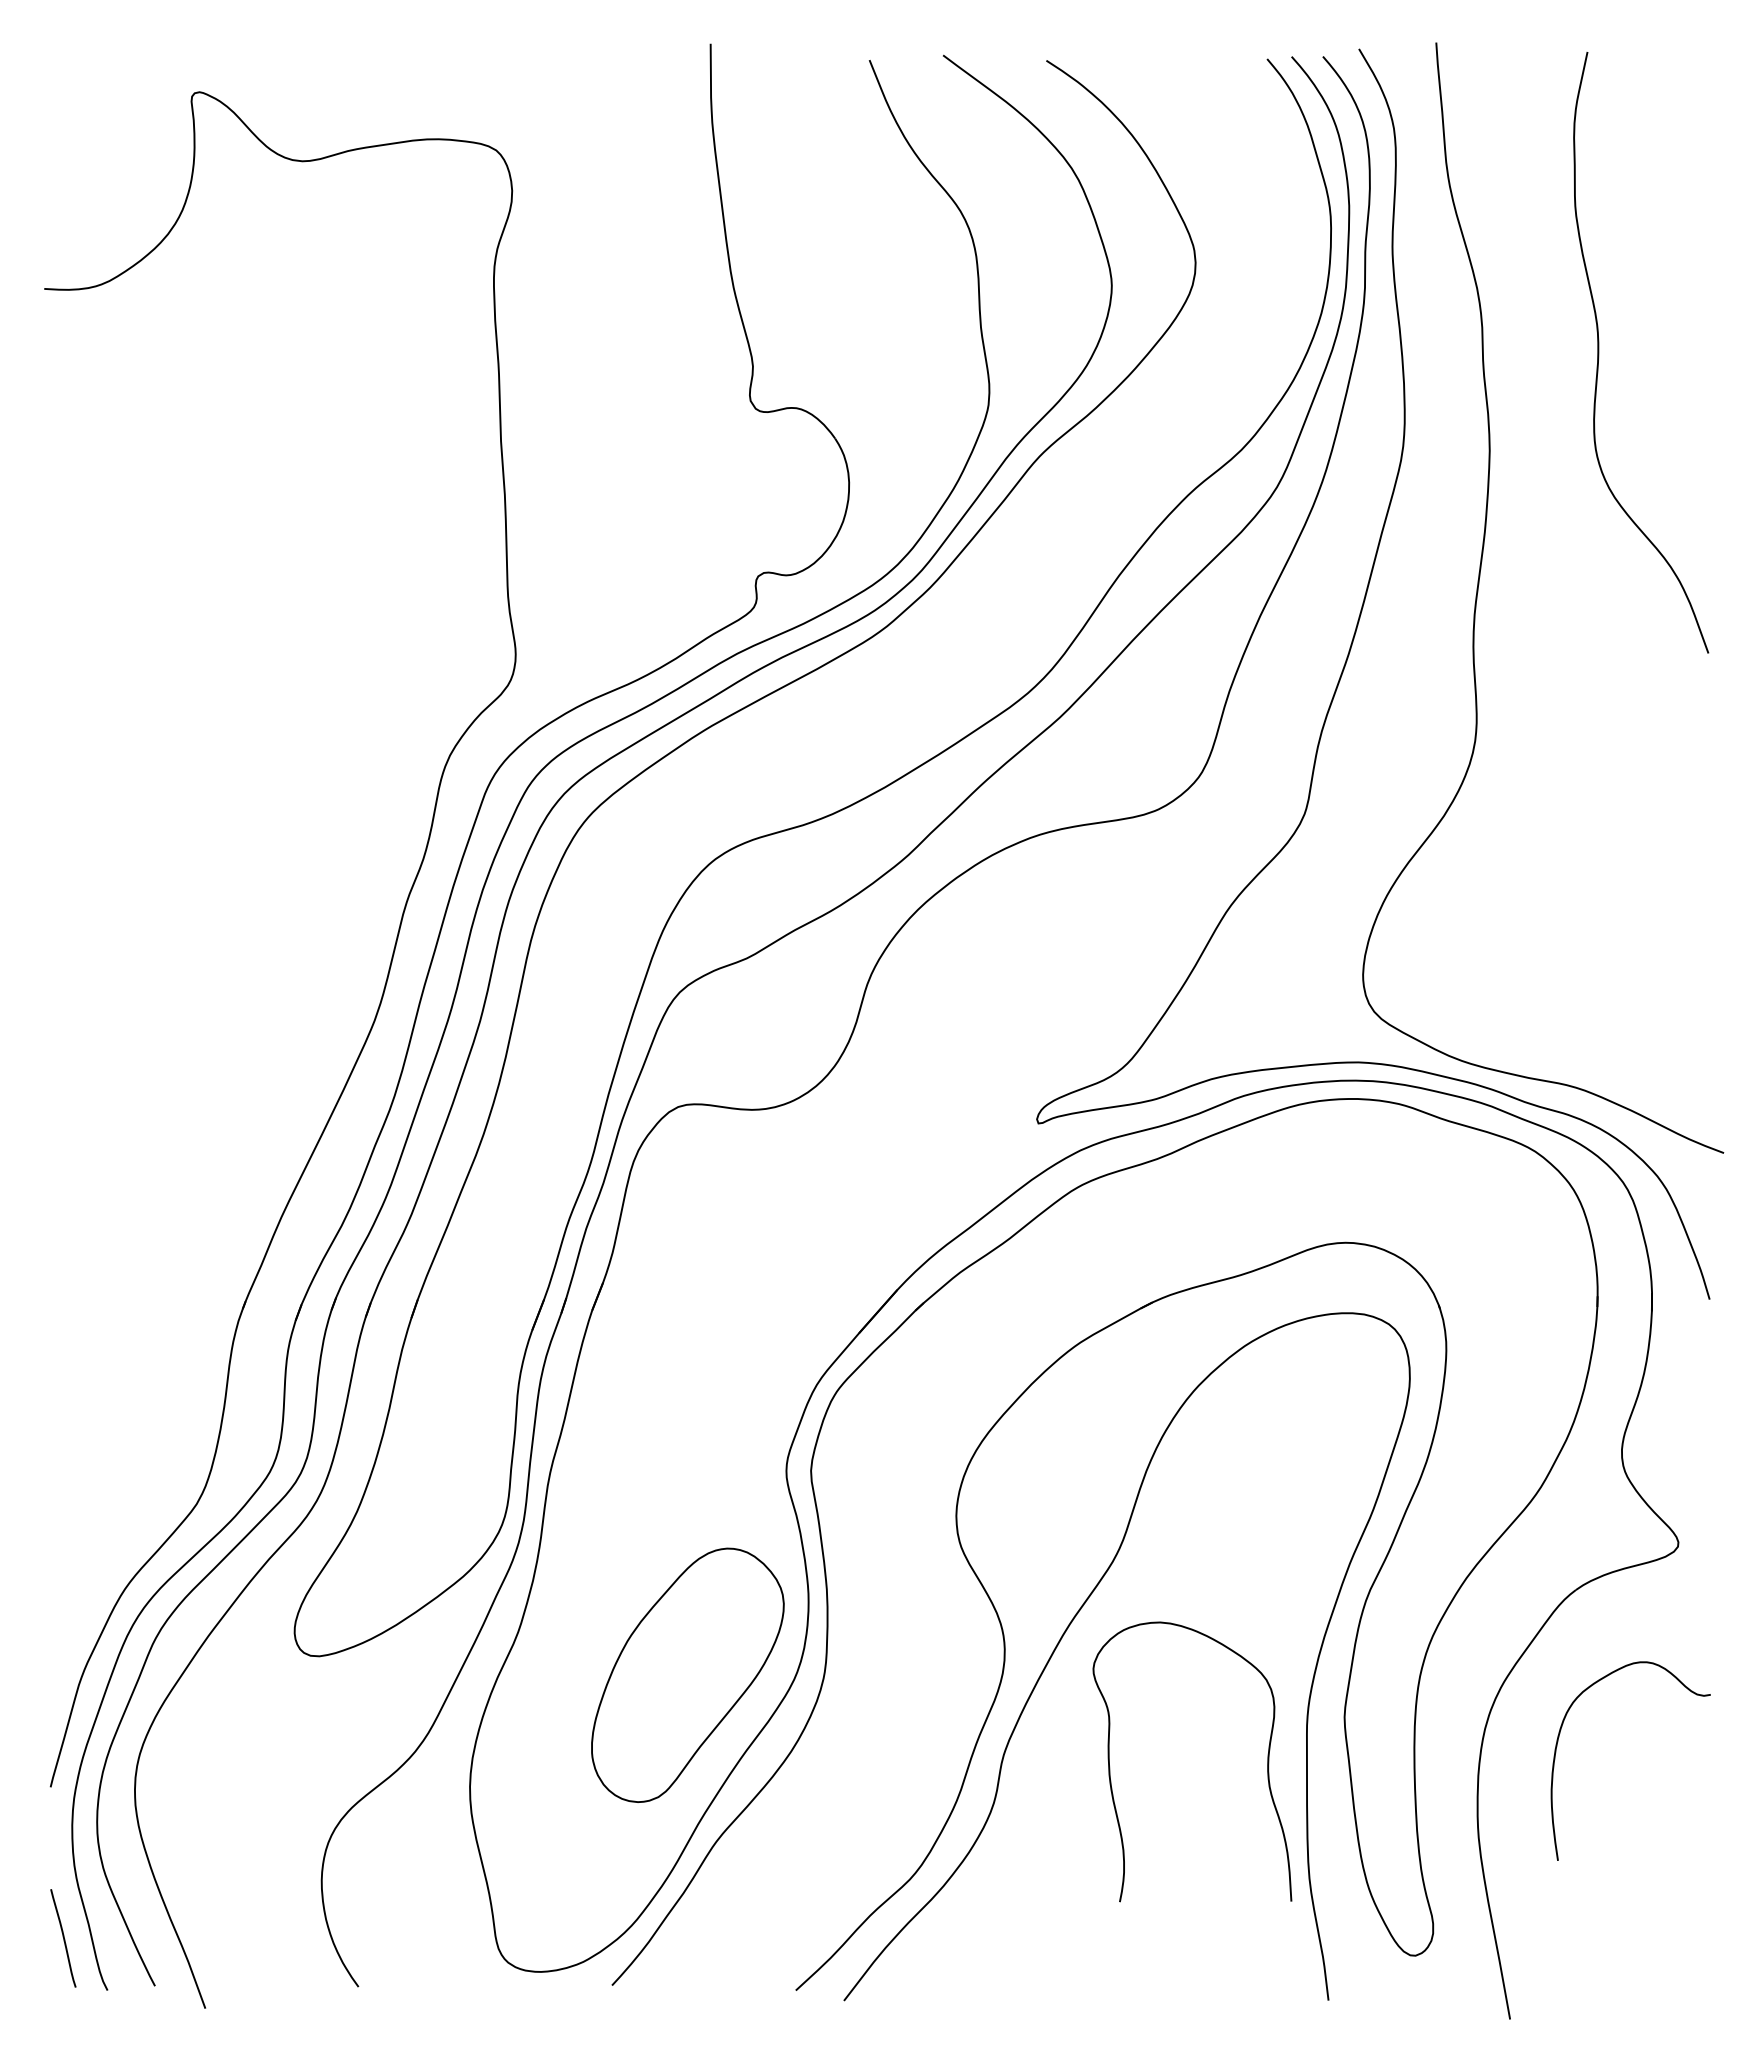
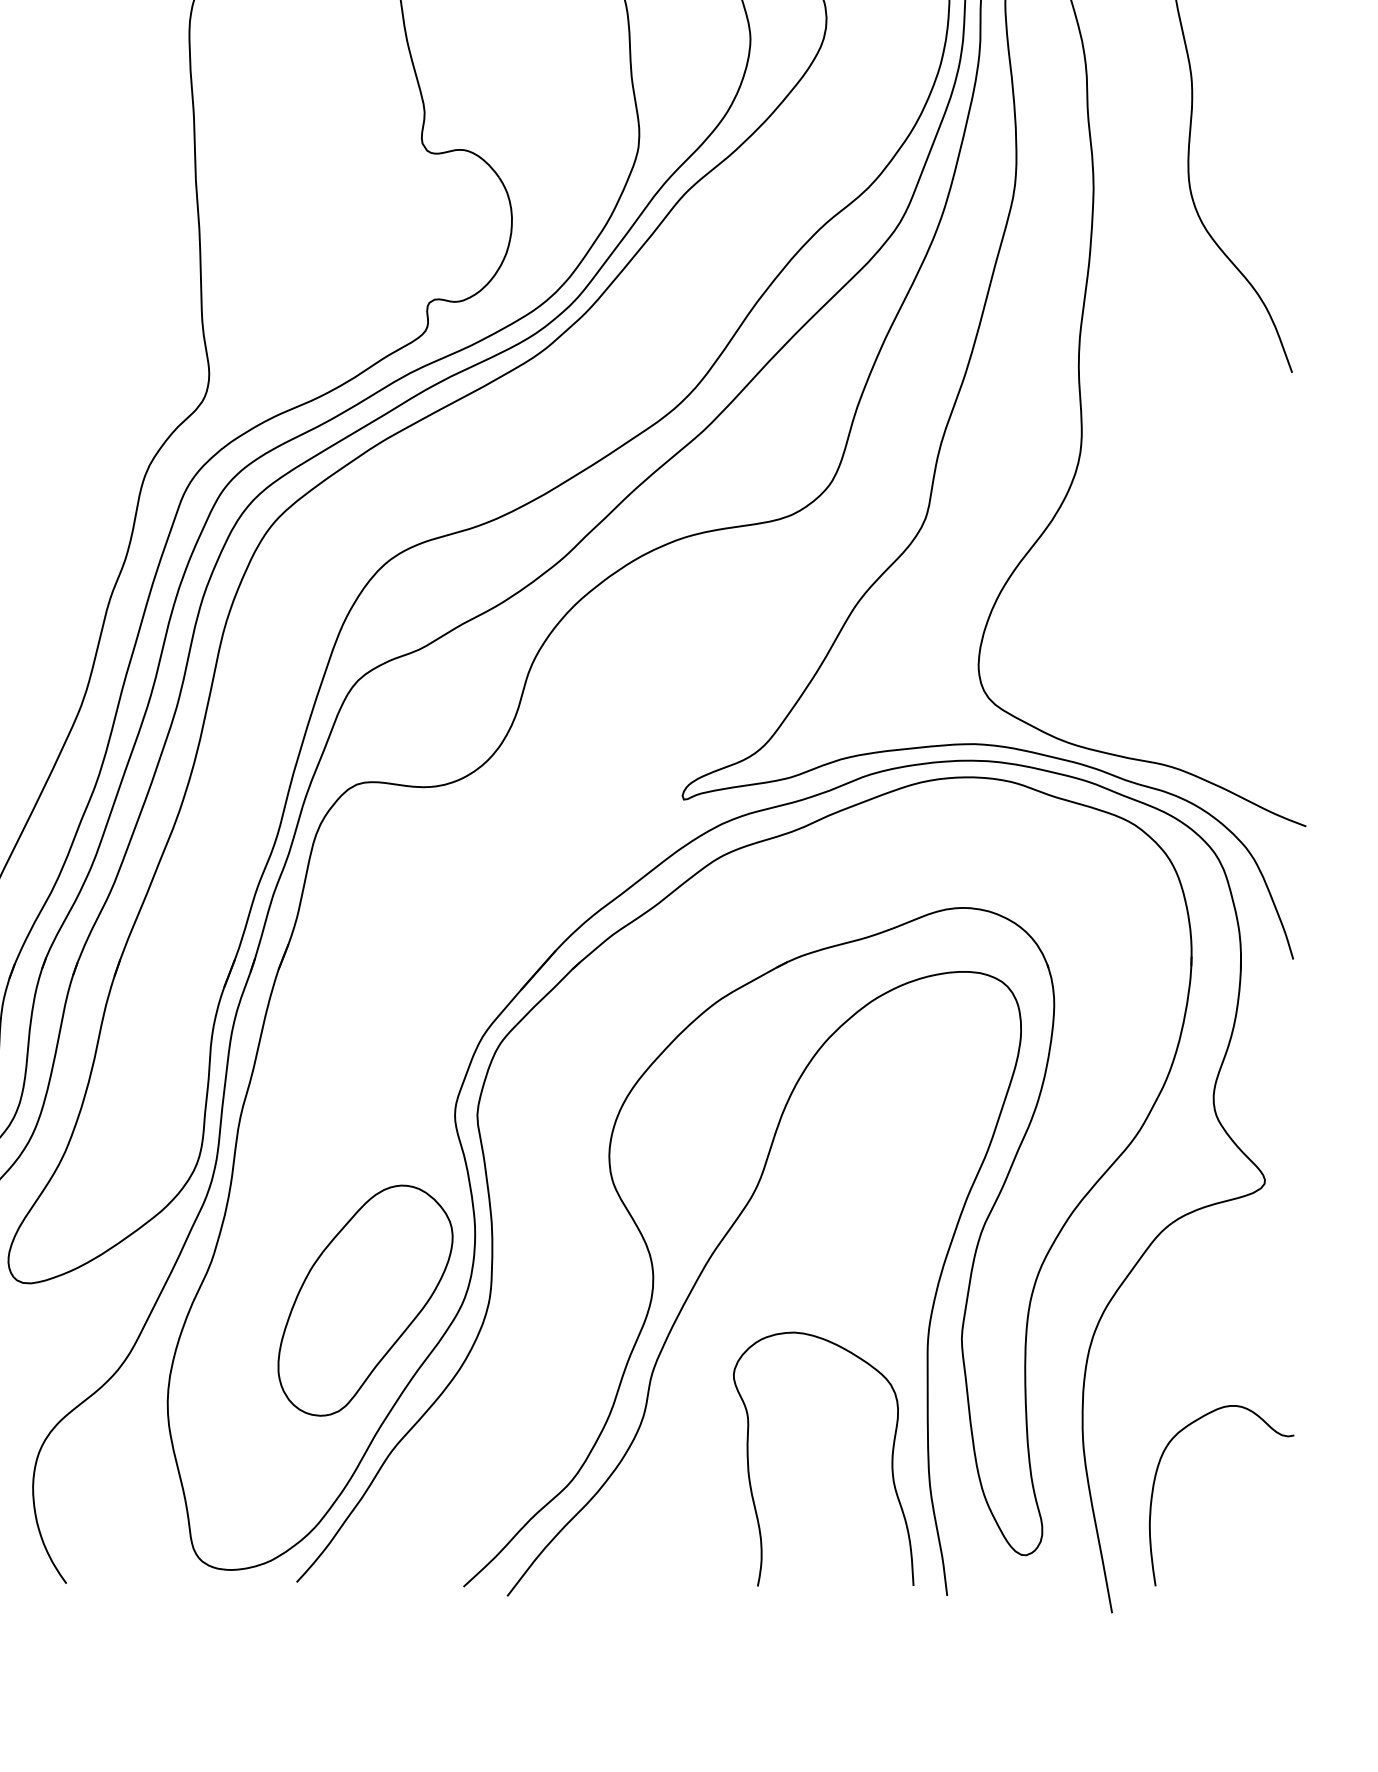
curve: (1558, 1742) -> (1156, 1478), moved
curve: (1267, 1761) -> (891, 1458), moved

